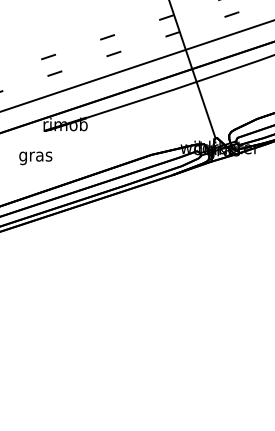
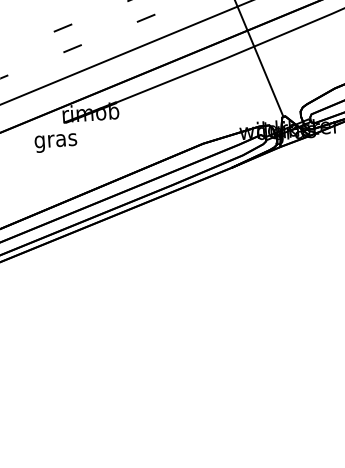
text: (35, 158) -> (55, 143), moved

